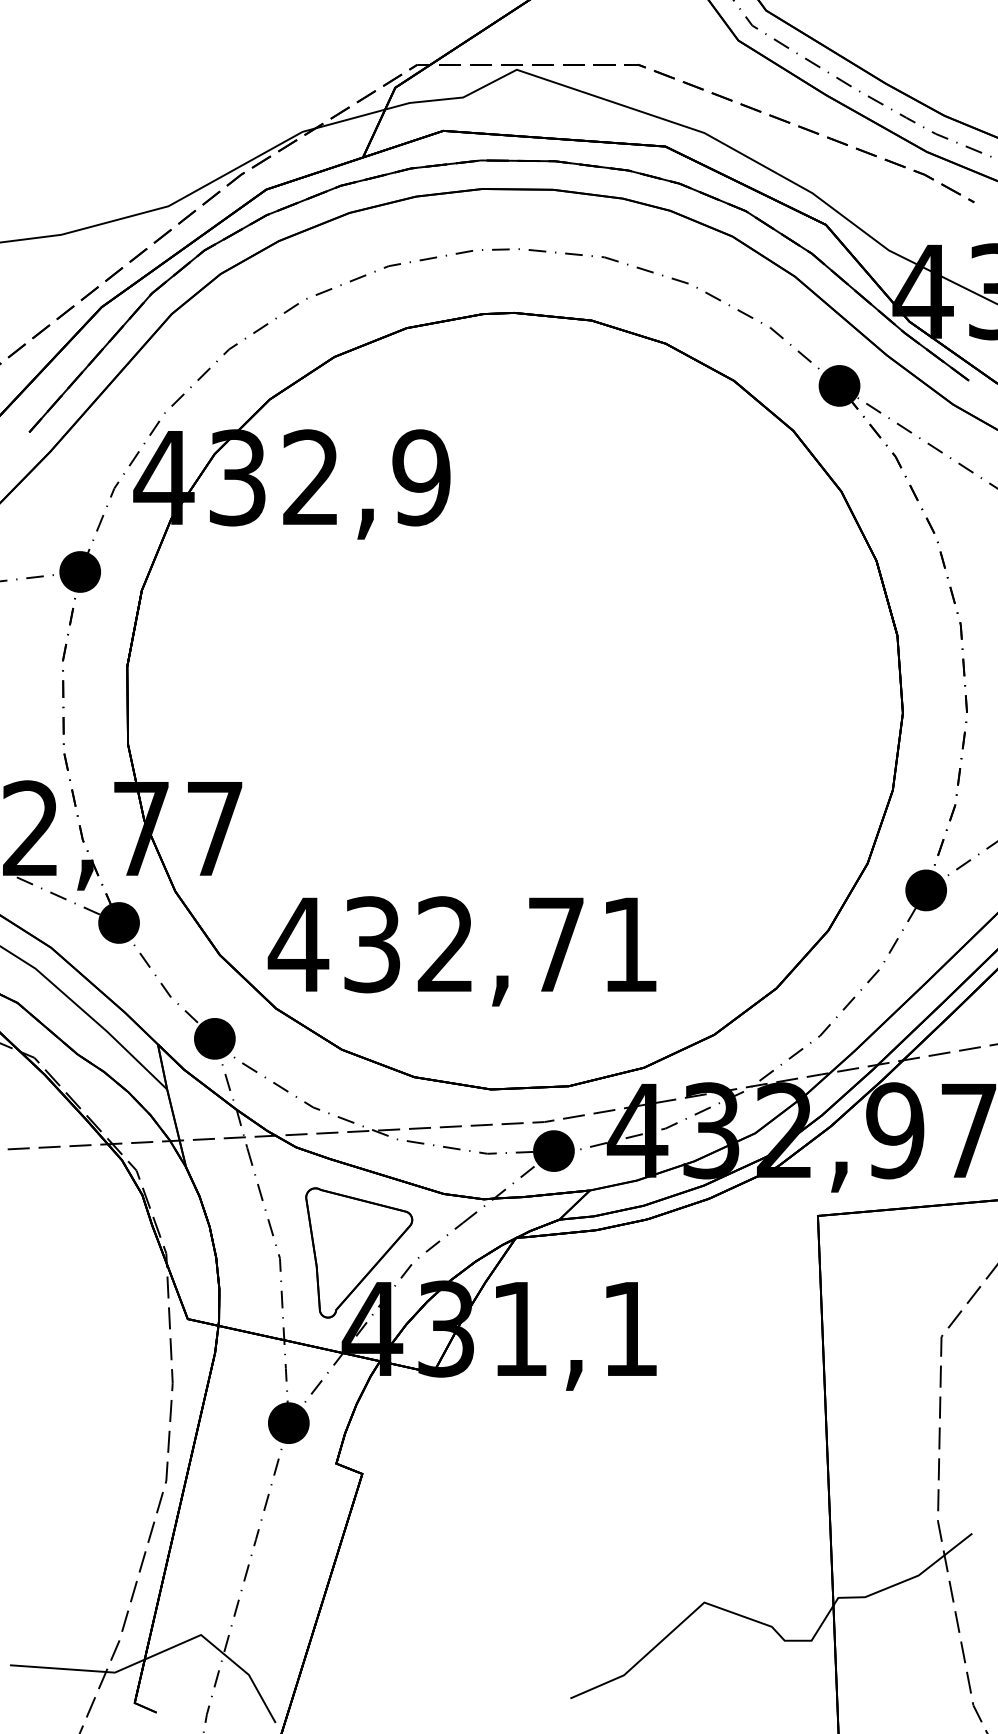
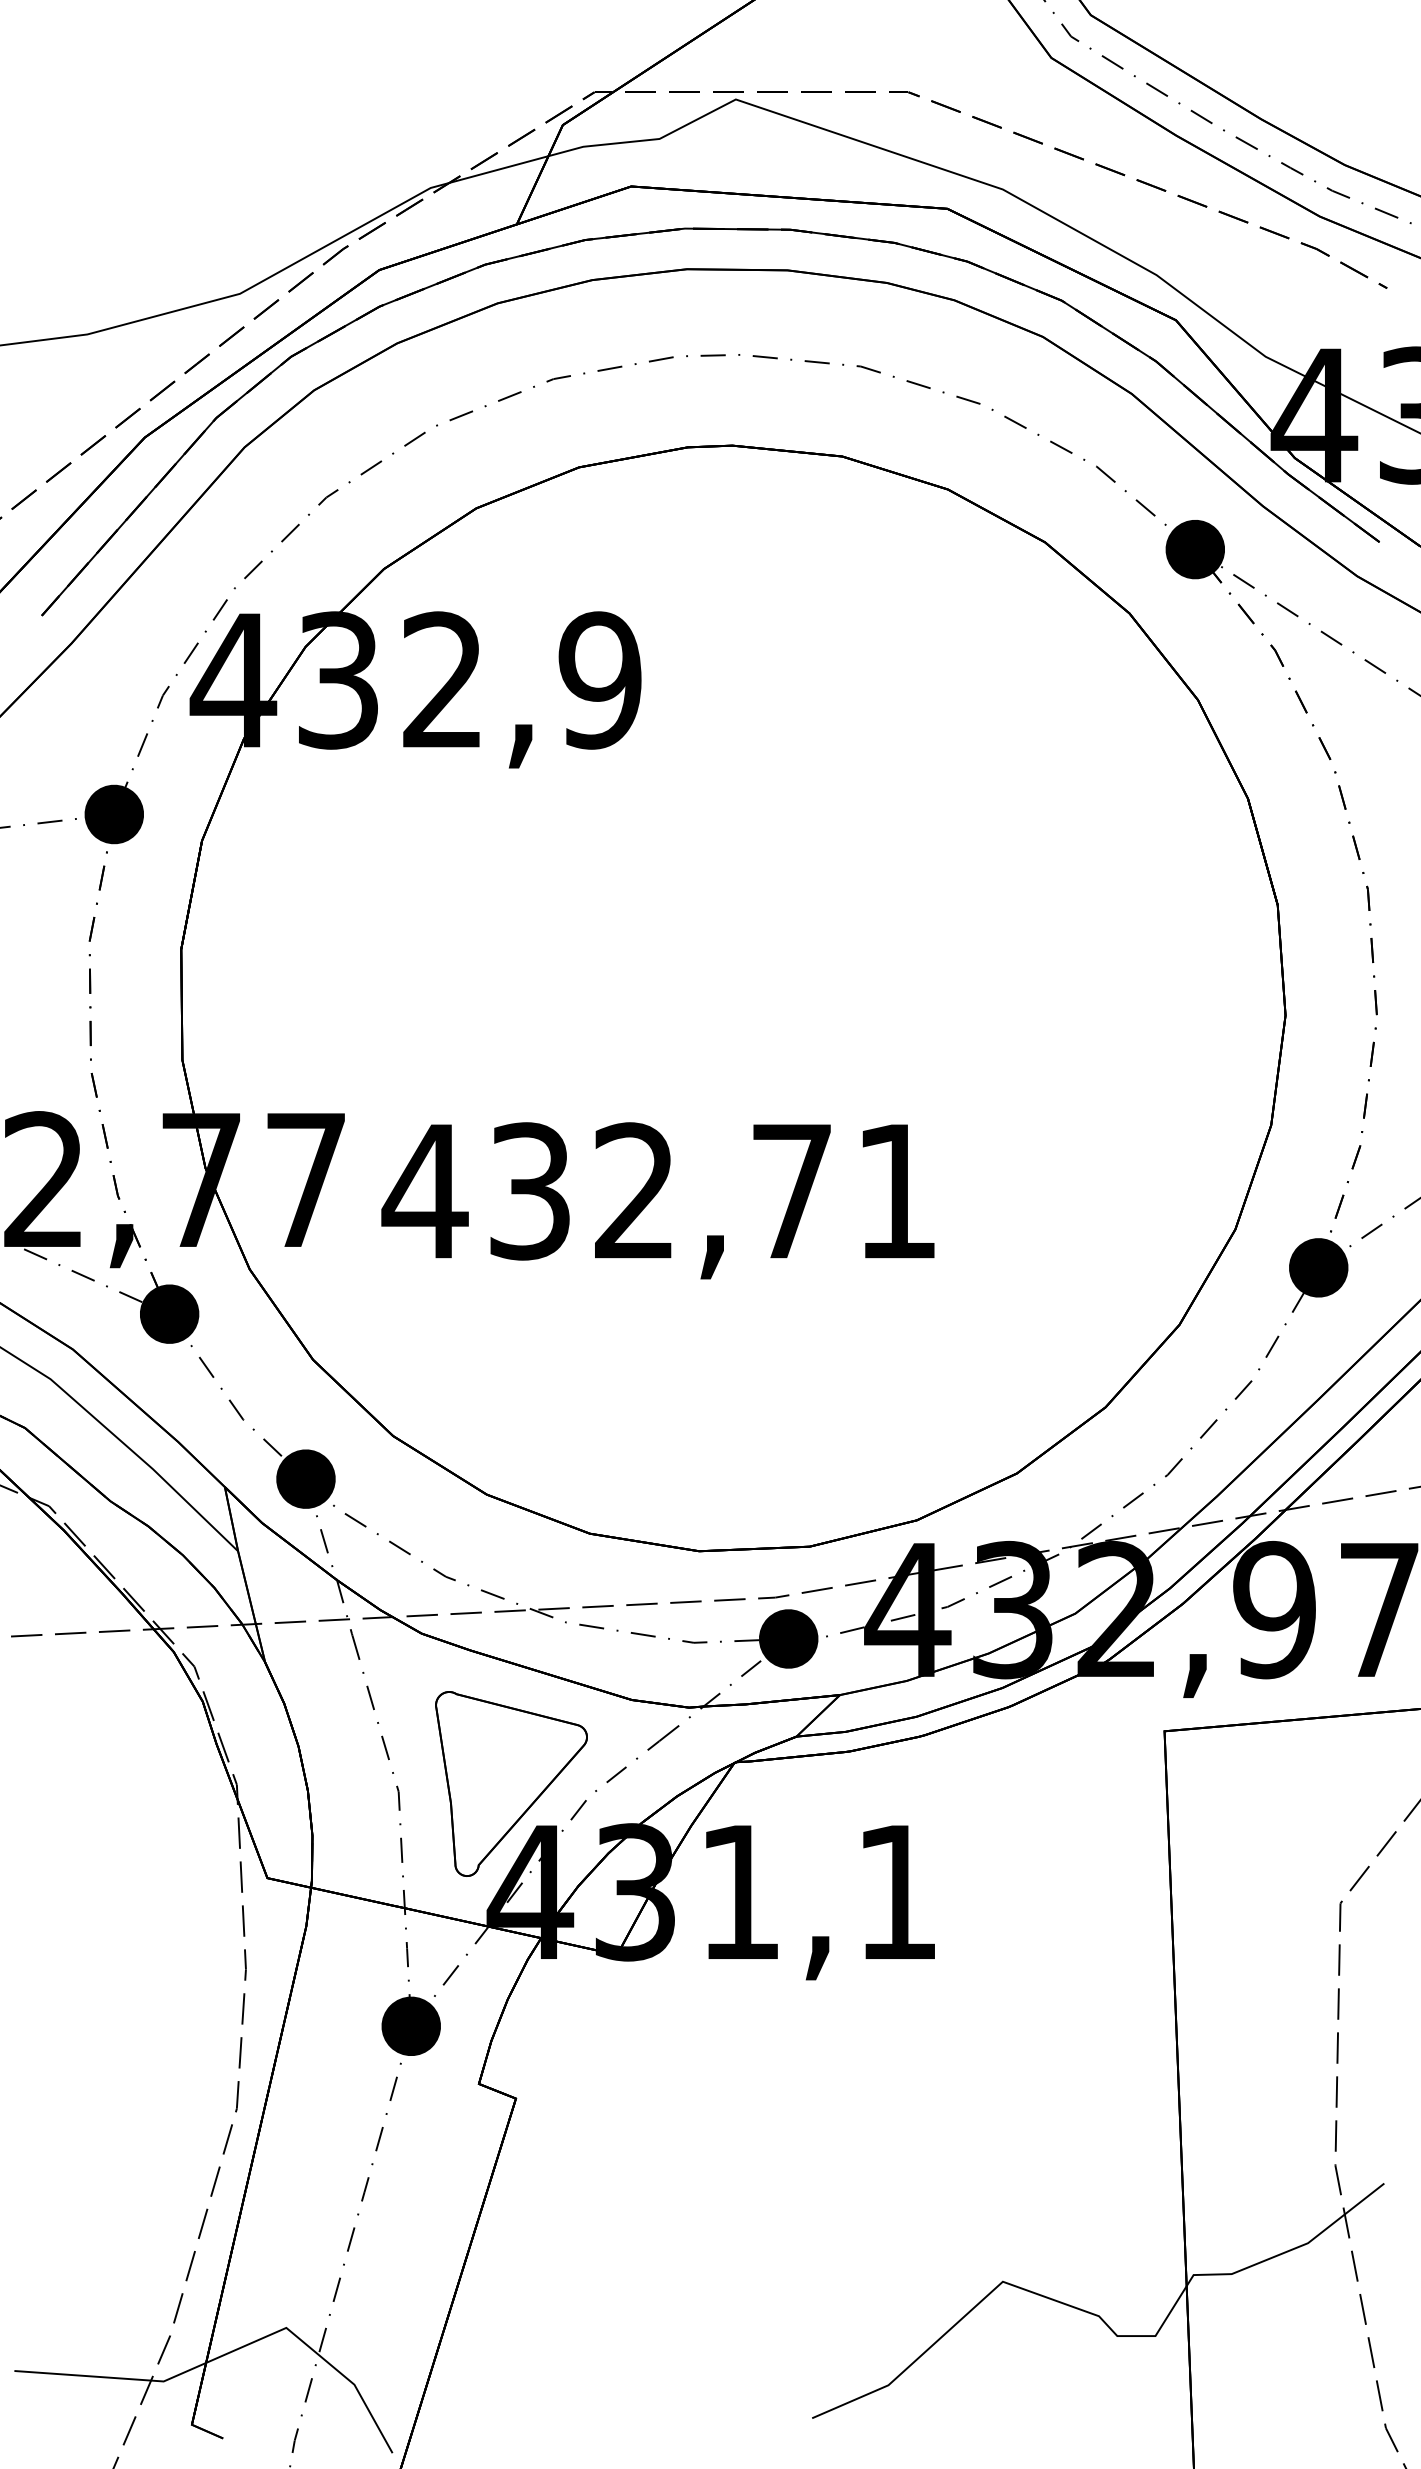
text: (461, 951) -> (657, 1201), moved

